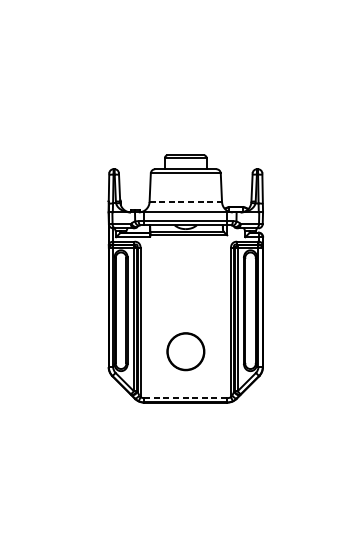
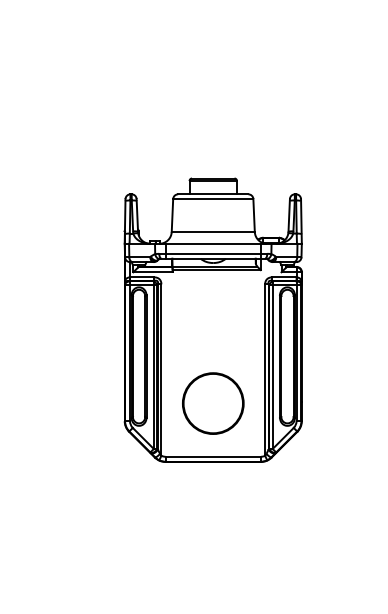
line: (186, 201) -> (213, 231), dashed -> solid
circle: (186, 351) -> (213, 403), size x1.43
line: (186, 397) -> (213, 456), dashed -> solid

